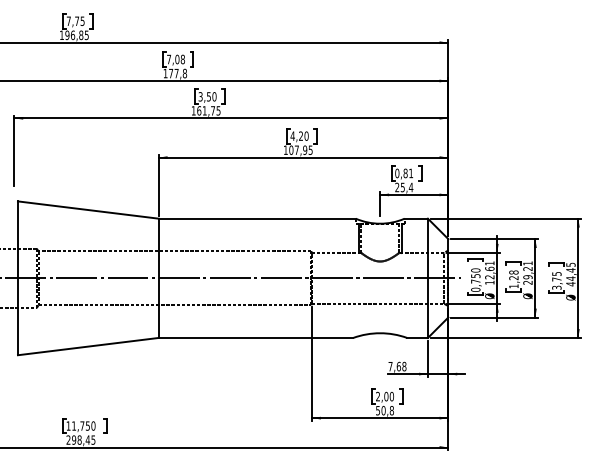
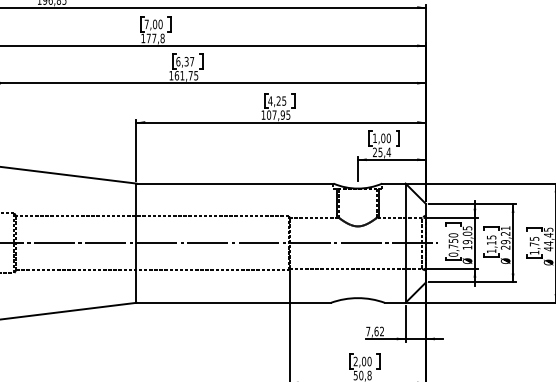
text: (182, 59) -> (160, 24), 7,08 -> 7,00
text: (207, 96) -> (185, 61), 3,50 -> 6,37
text: (306, 135) -> (284, 100), 4,20 -> 4,25
text: (404, 173) -> (382, 138), 0,81 -> 1,00
text: (489, 270) -> (467, 235), 12,61 -> 19,05
text: (513, 275) -> (491, 240), 1,28 -> 1,15
text: (556, 287) -> (534, 252), 3,75 -> 1,75
text: (404, 366) -> (382, 331), 7,68 -> 7,62

